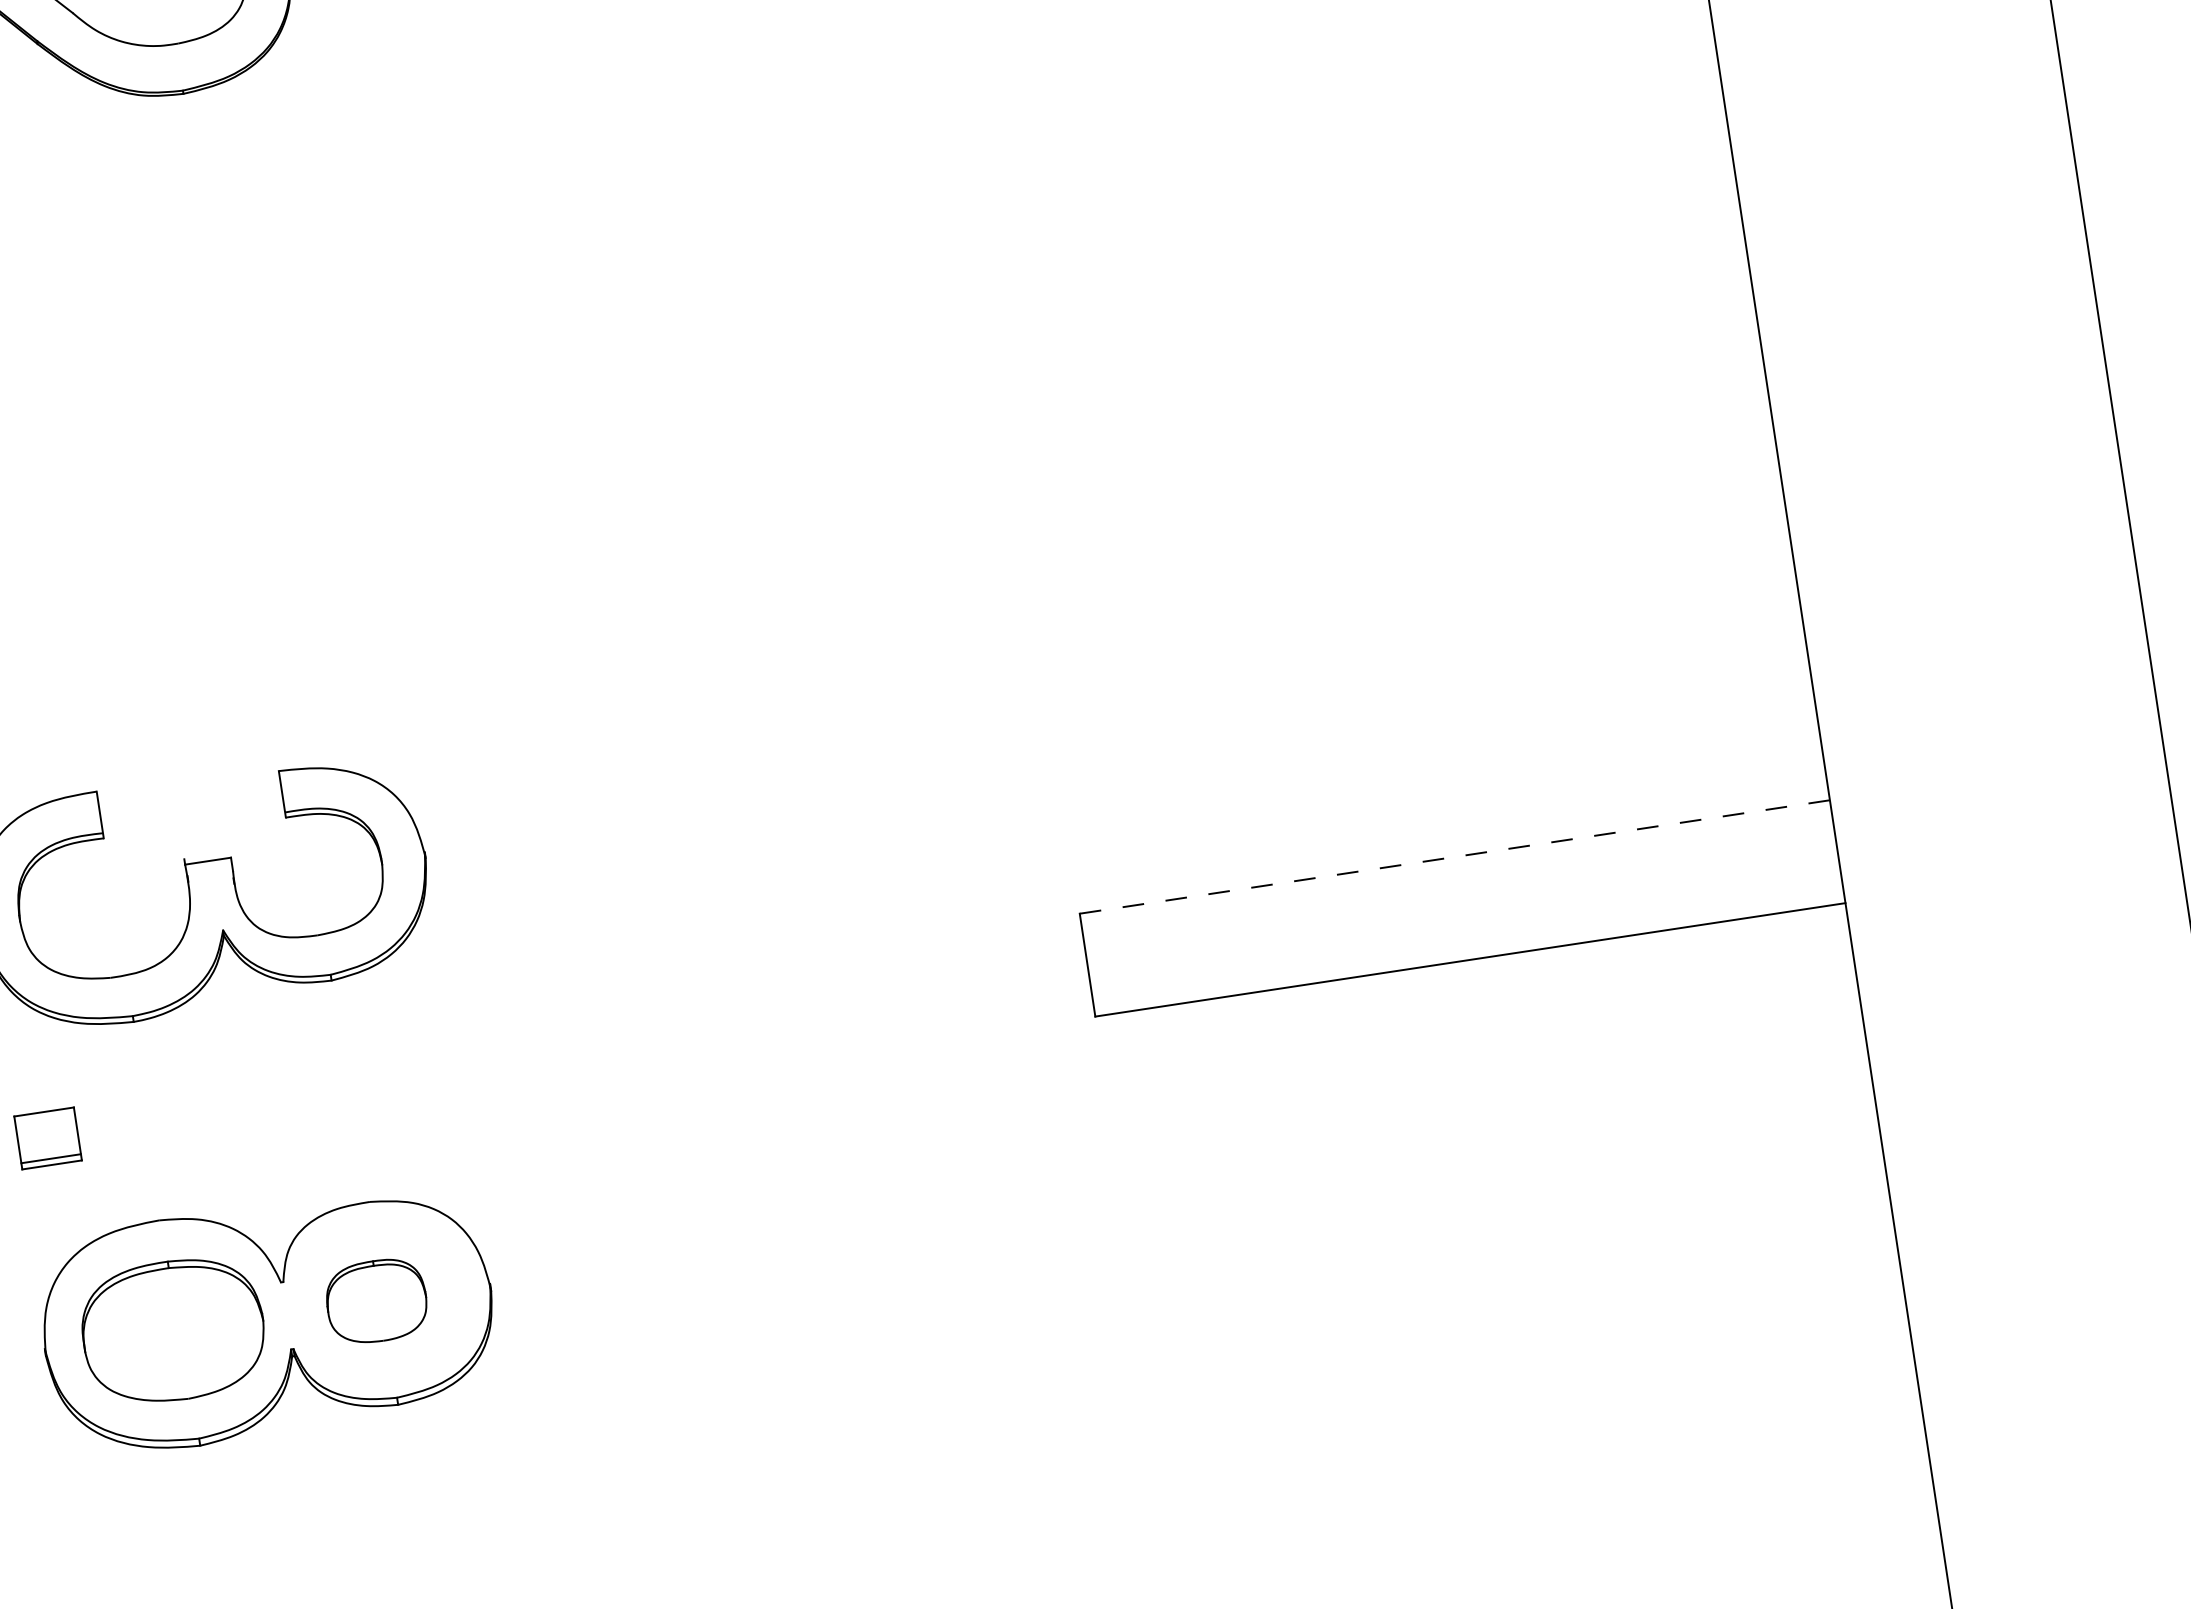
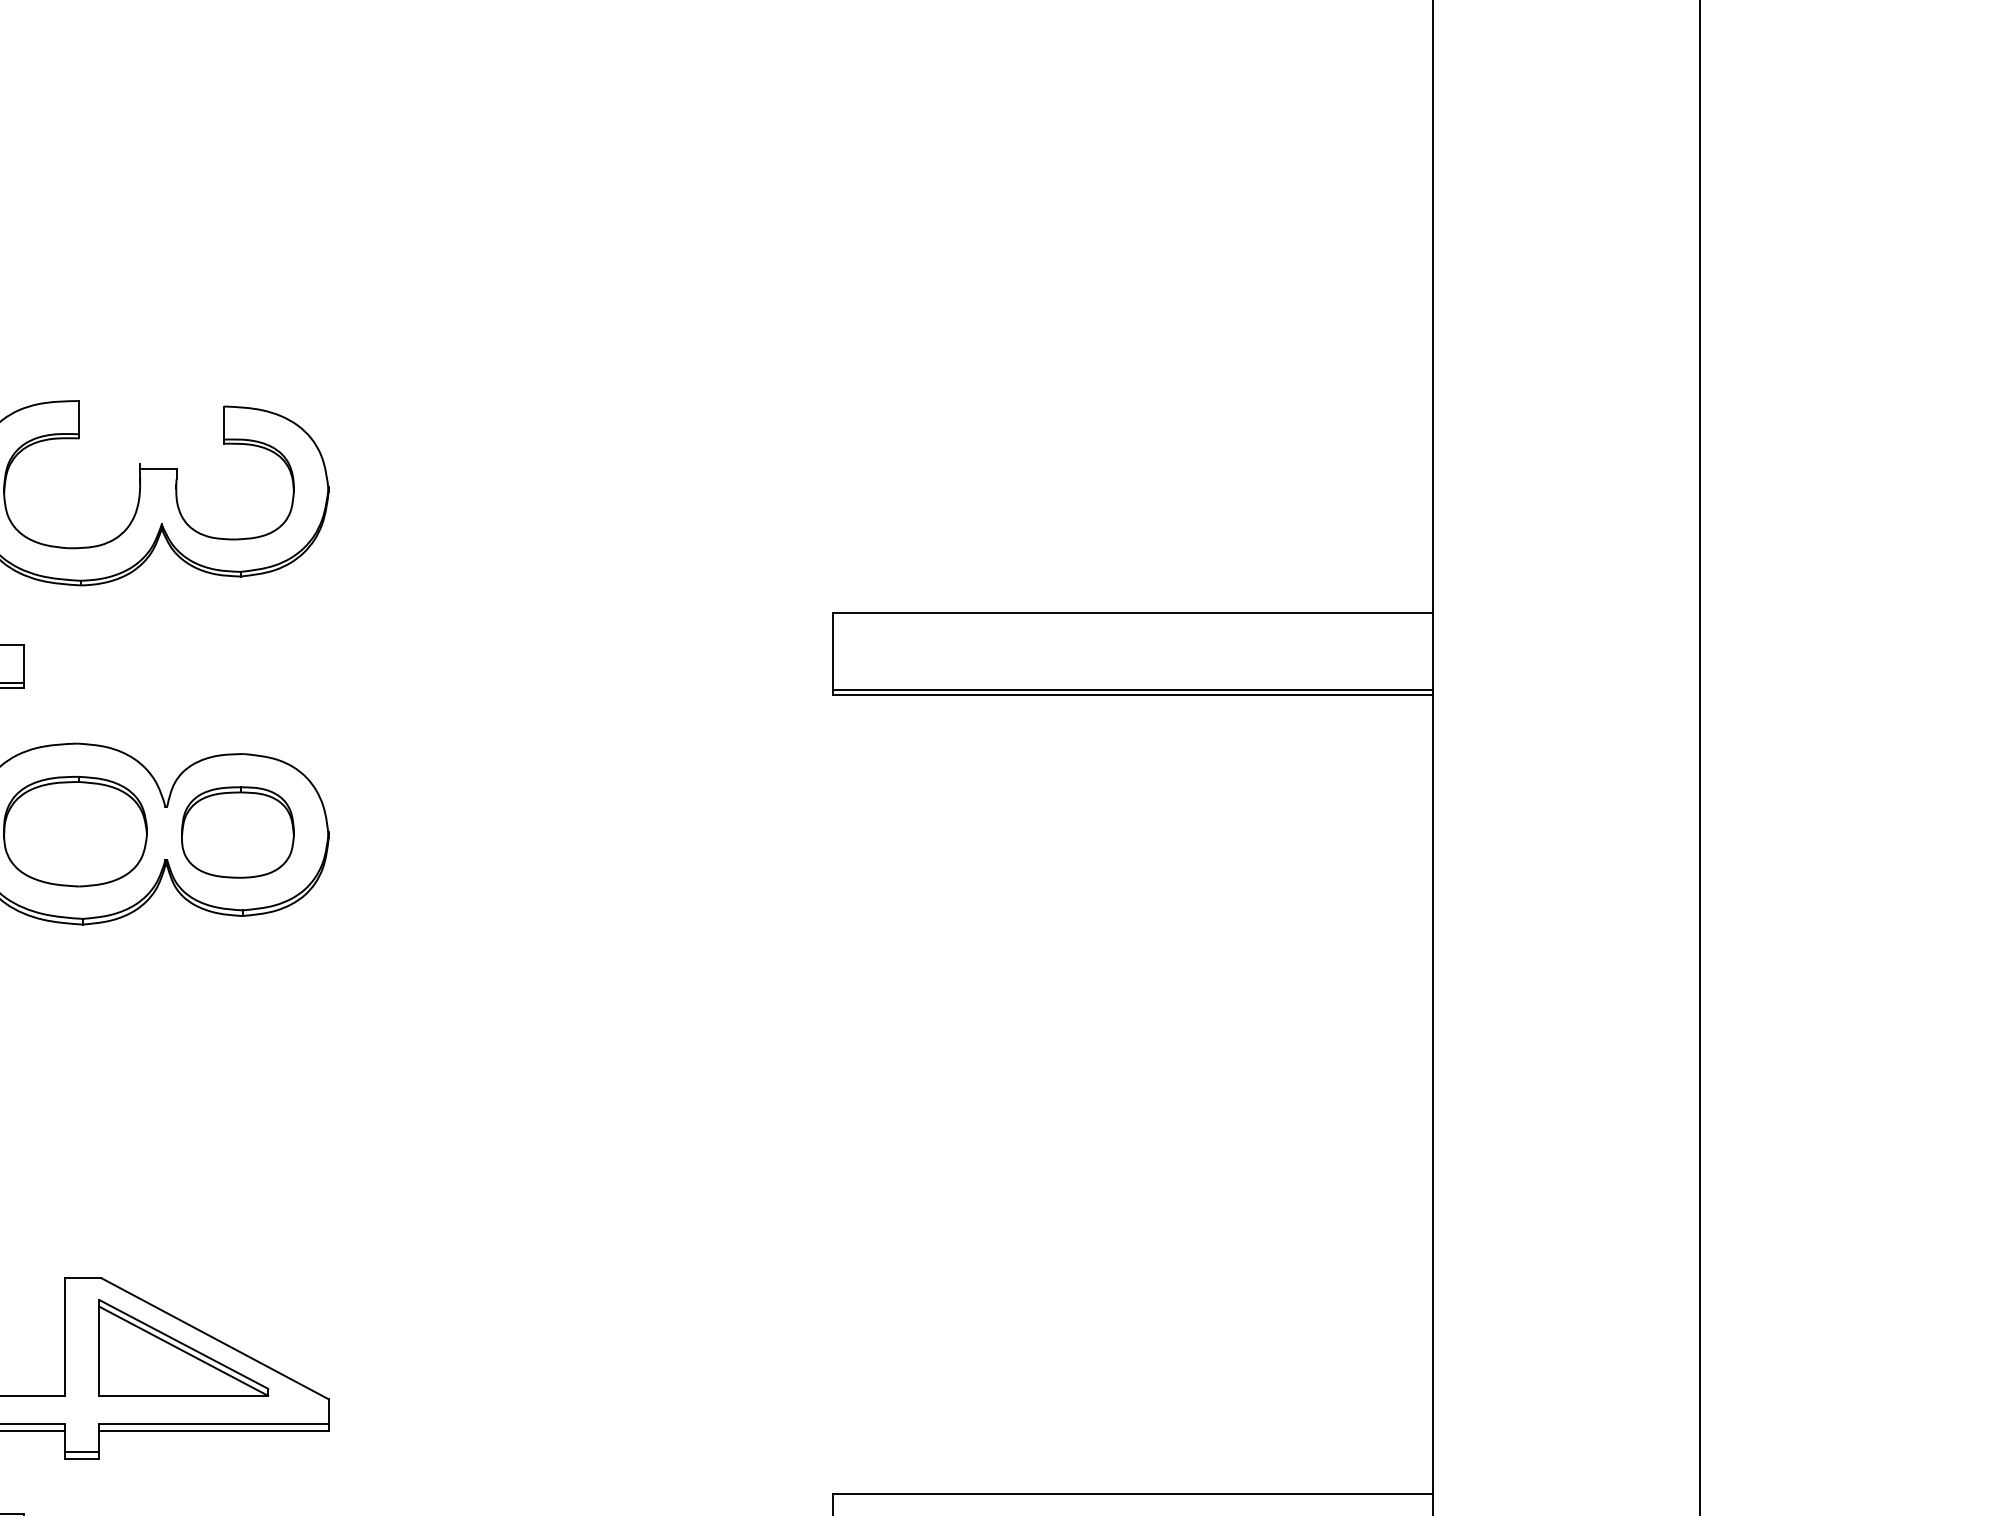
line: (1455, 856) -> (1133, 612), dashed -> solid
line: (1469, 953) -> (1133, 689), added
part: (376, 1301) -> (237, 832), size x1.43

